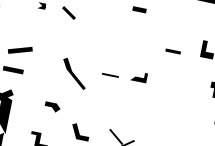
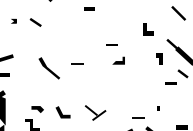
line: (172, 50) -> (111, 44), moved
line: (138, 77) -> (118, 61), moved
line: (52, 107) -> (37, 109), moved

